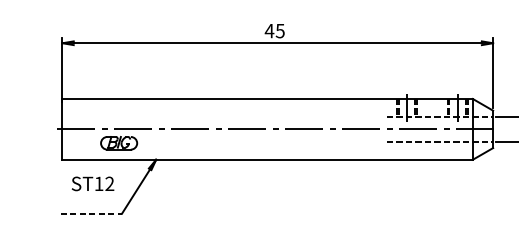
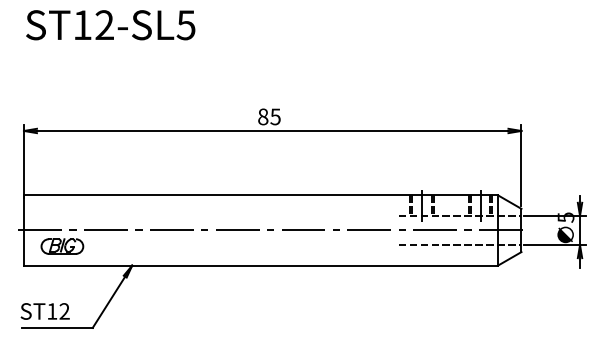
text: (268, 30) -> (262, 116), 45 -> 85
part: (119, 143) -> (62, 246), moved
text: (92, 183) -> (44, 311), moved
line: (91, 213) -> (57, 327), dashed -> solid

